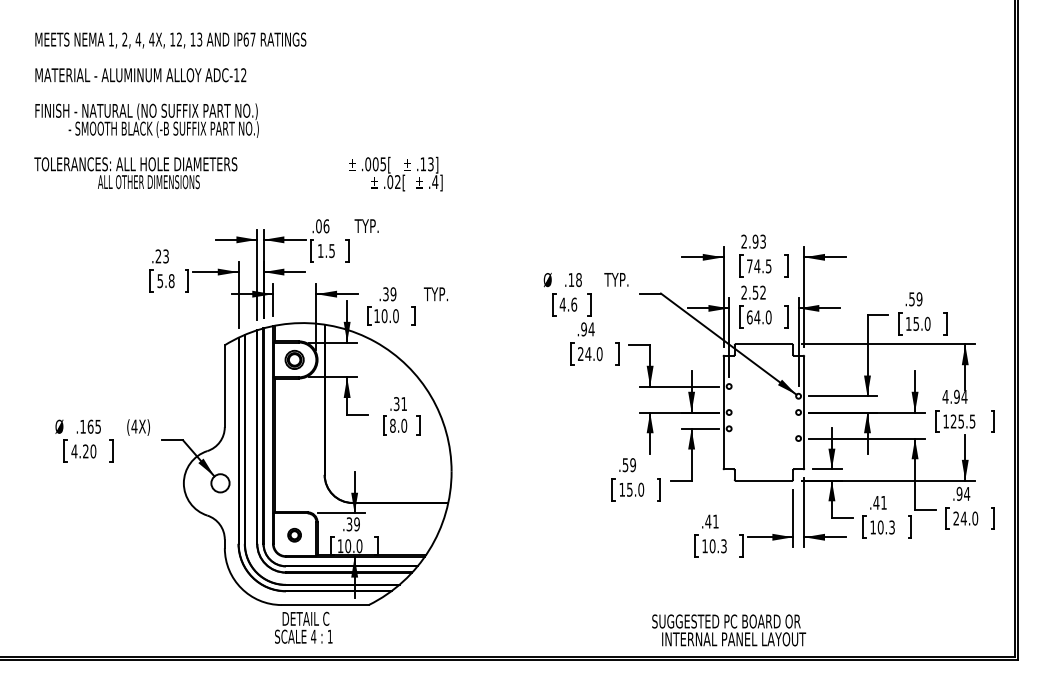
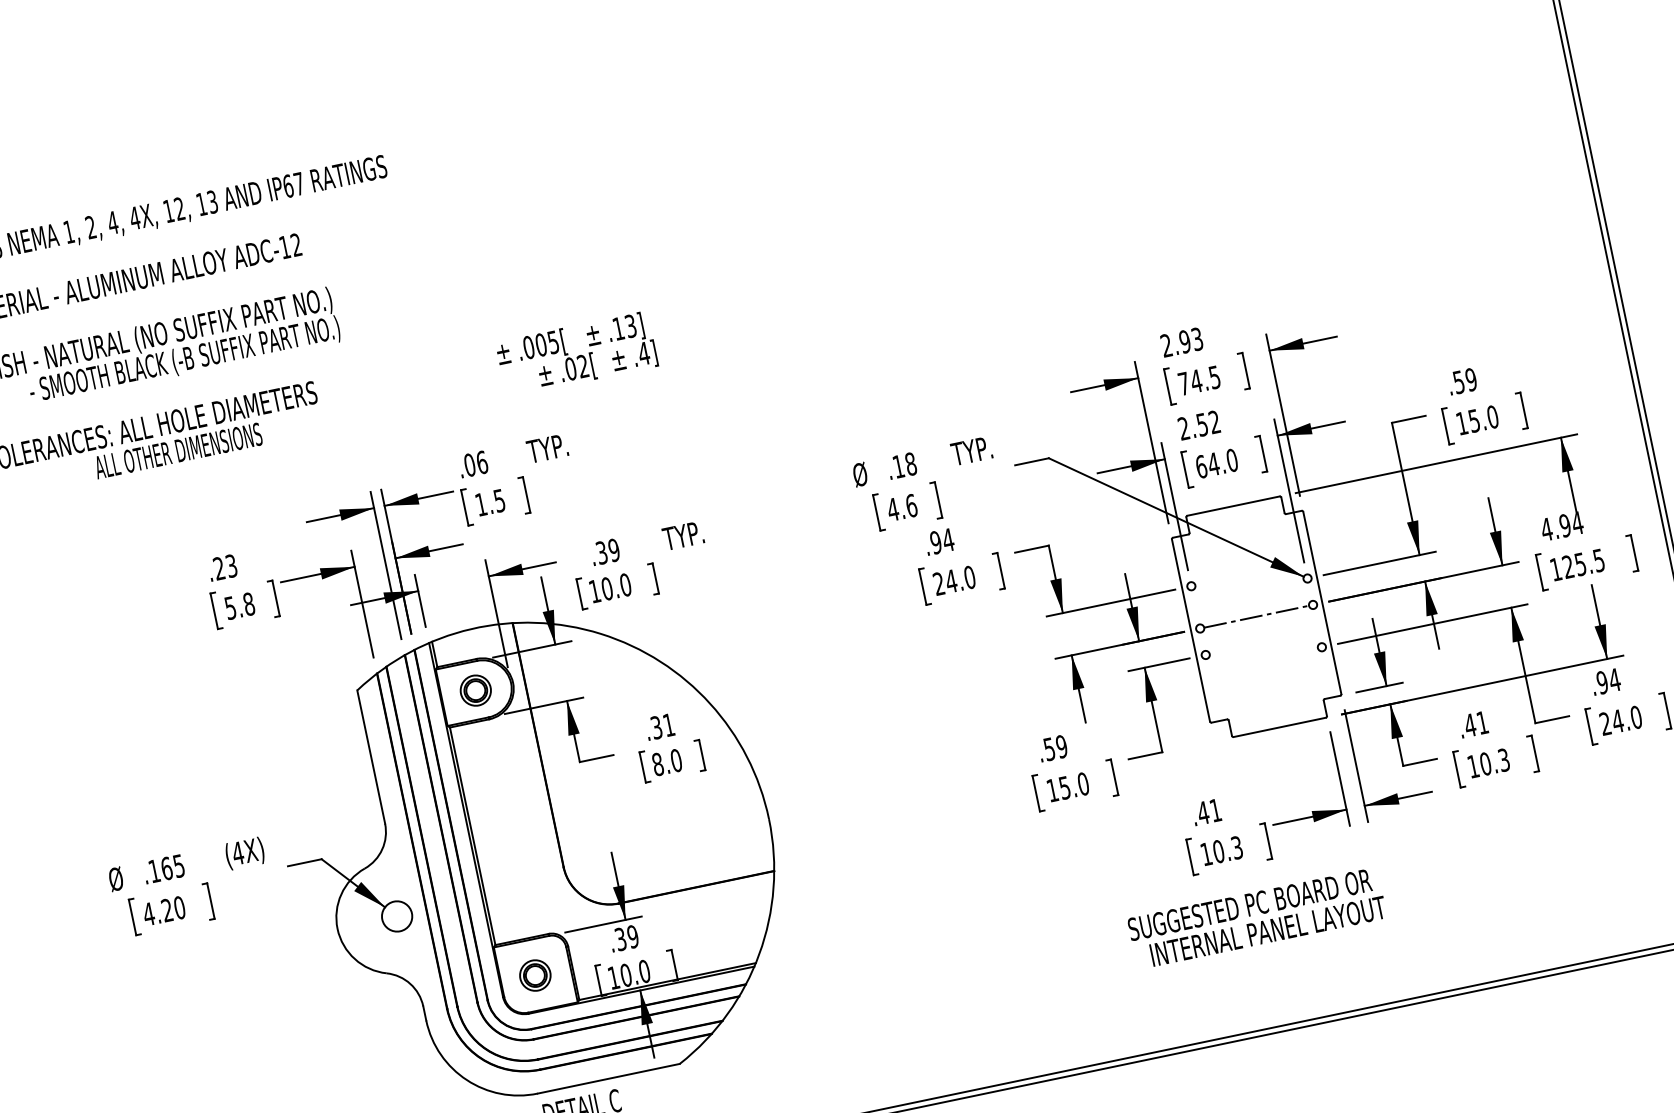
line: (763, 412) -> (1256, 616), added
part: (294, 535) -> (535, 976), size x1.43
text: (729, 630) -> (1257, 918), moved

